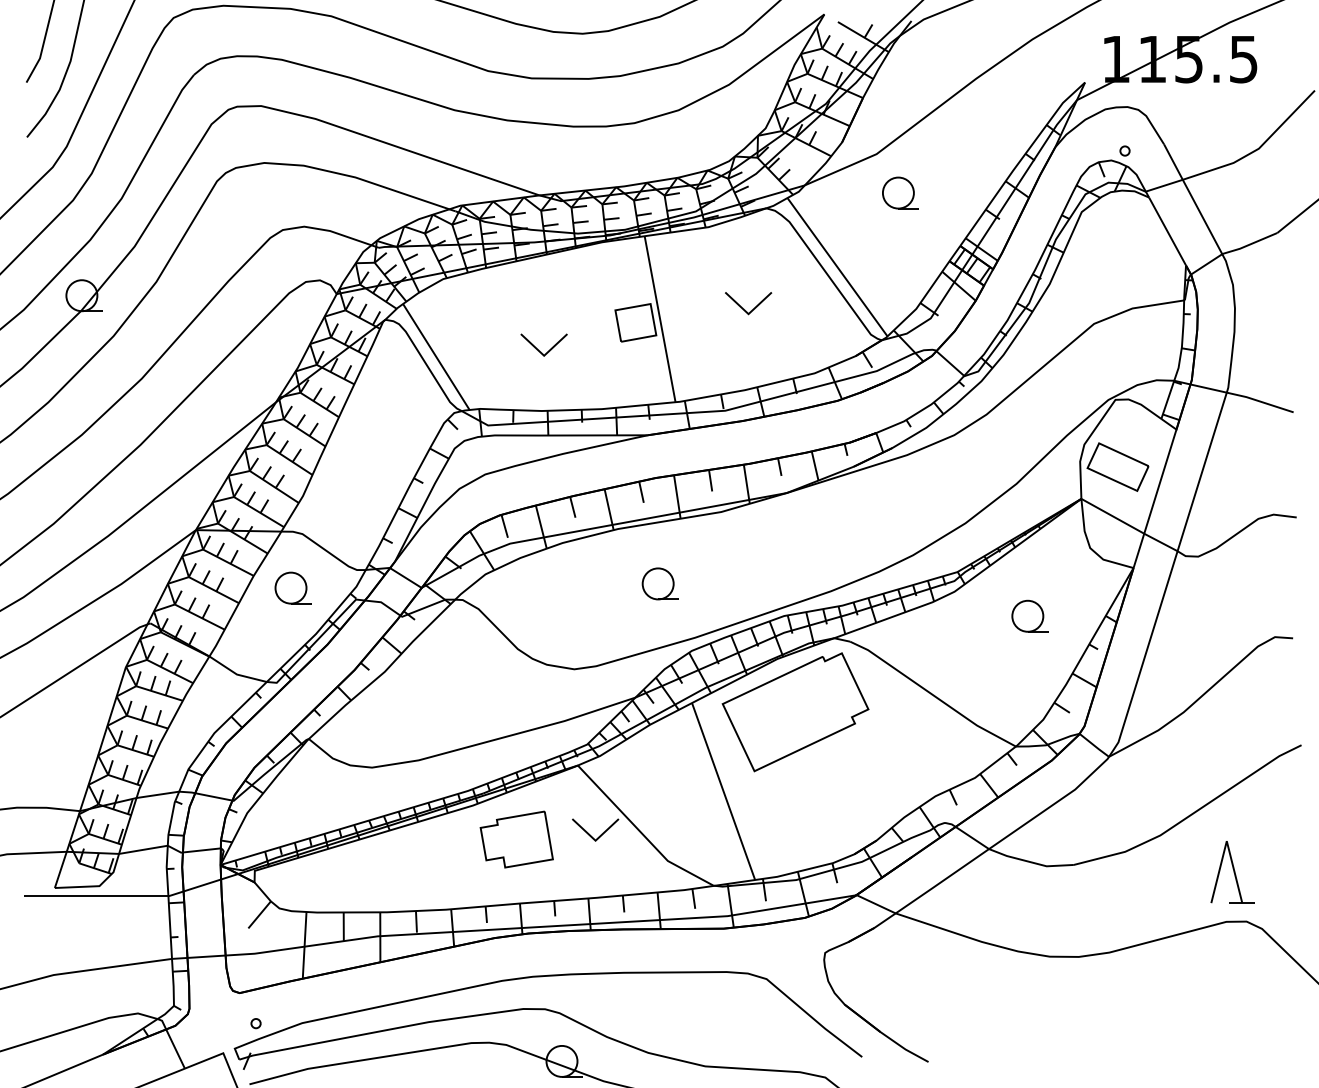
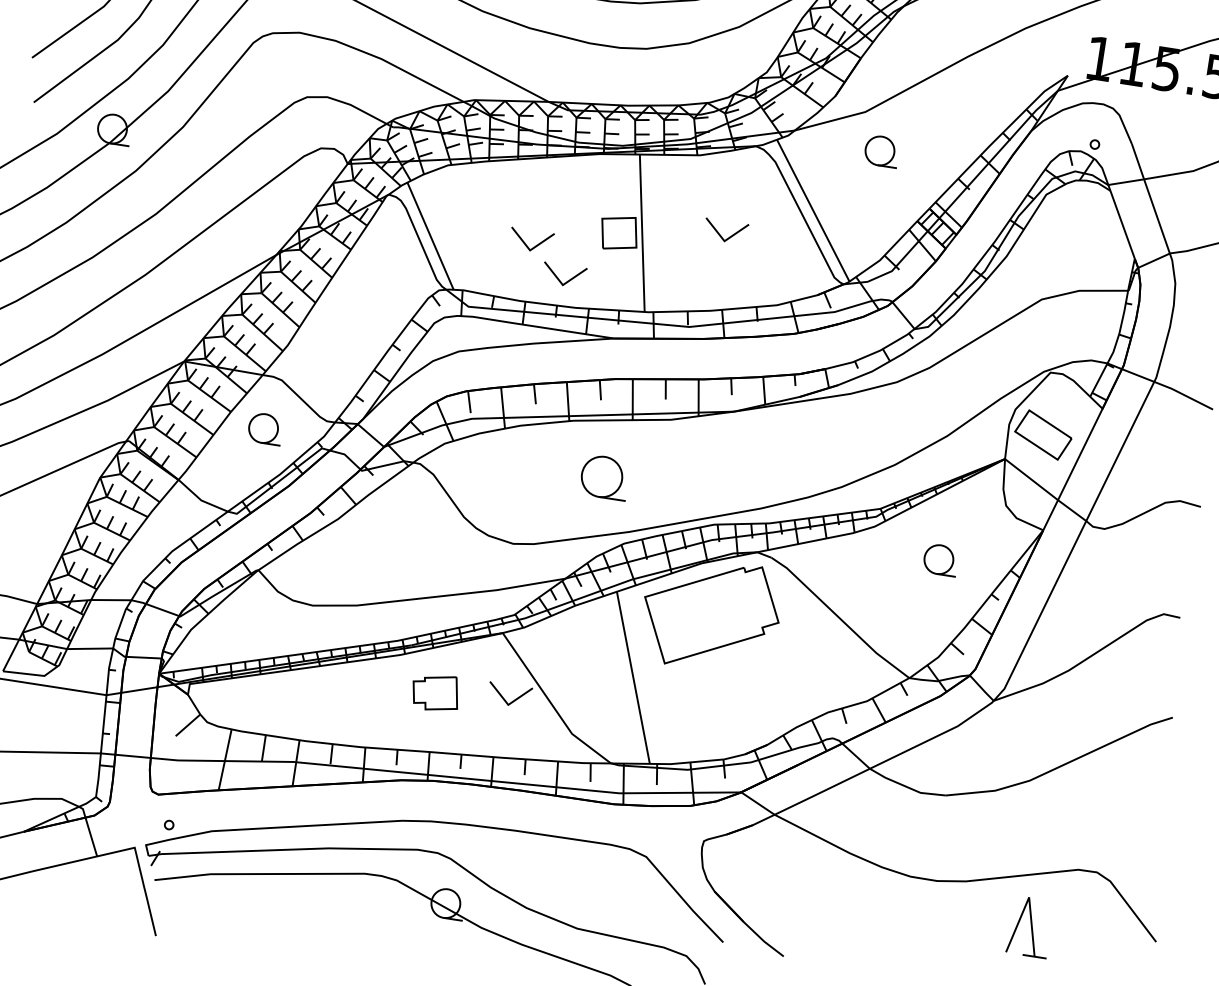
part: (581, 382) -> (560, 280), added
part: (659, 583) -> (603, 476), size x1.4
part: (516, 839) -> (435, 692), size x0.7
part: (1232, 872) -> (1029, 927), moved

